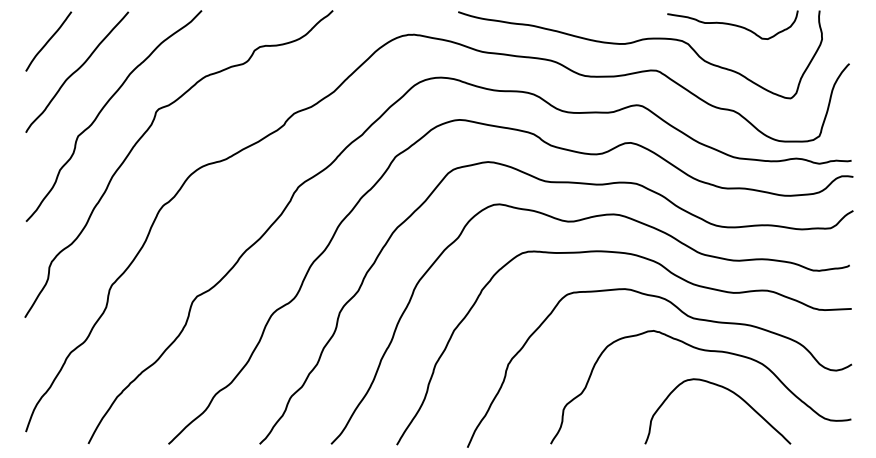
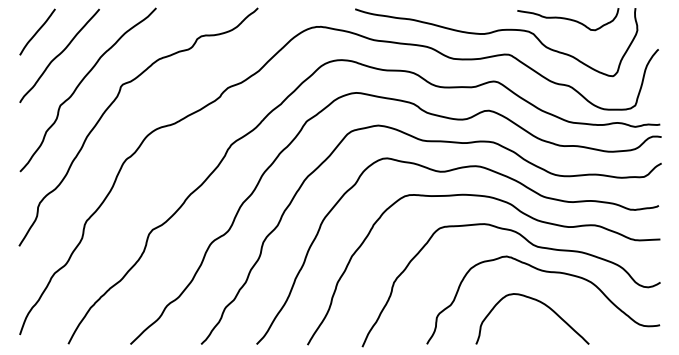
curve: (730, 392) -> (542, 304), moved

